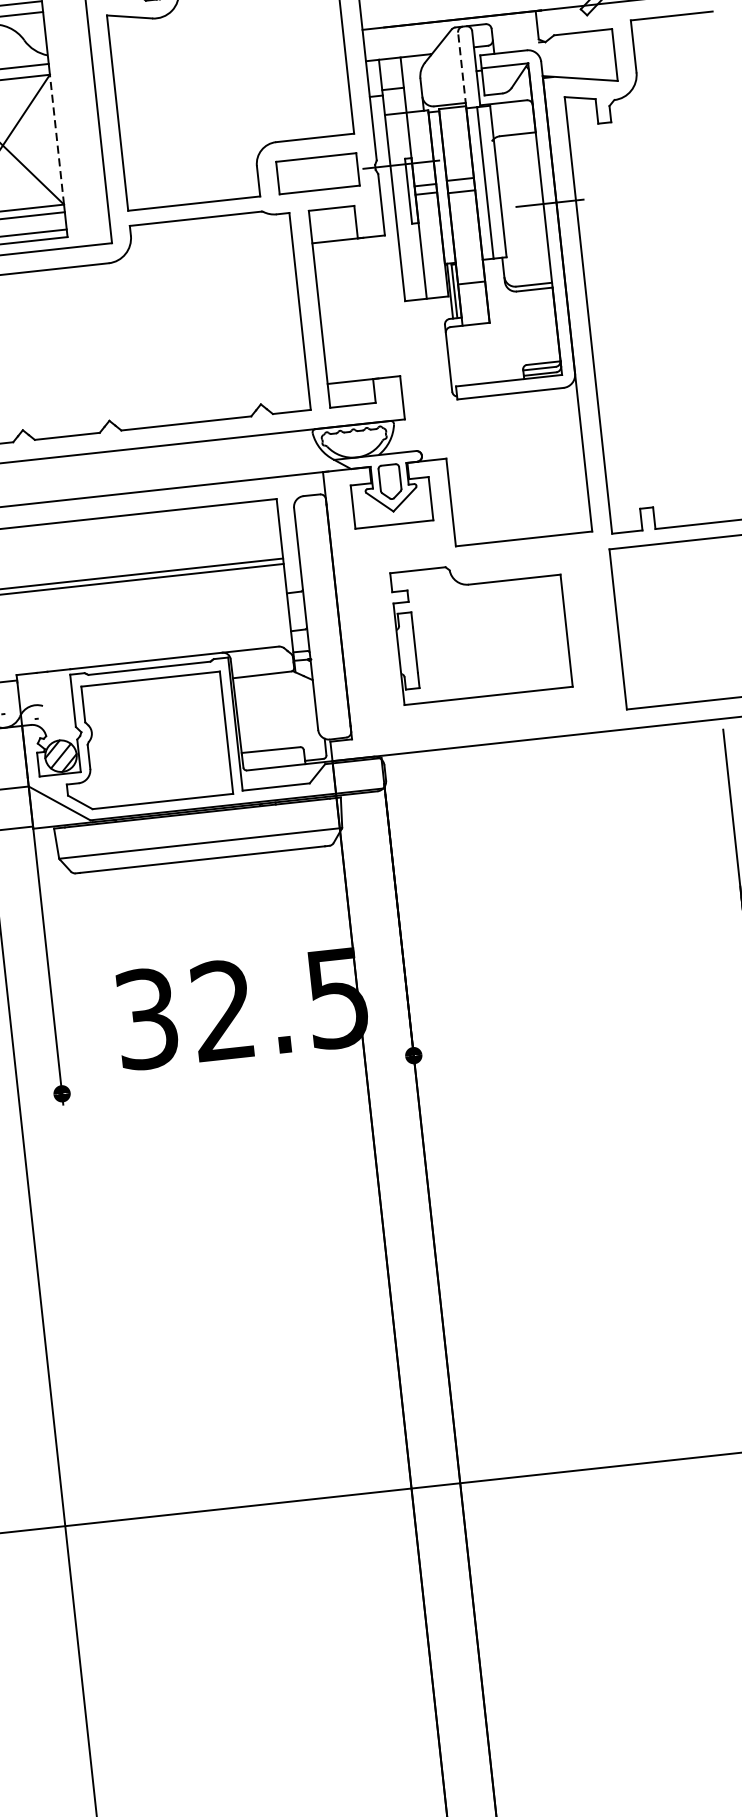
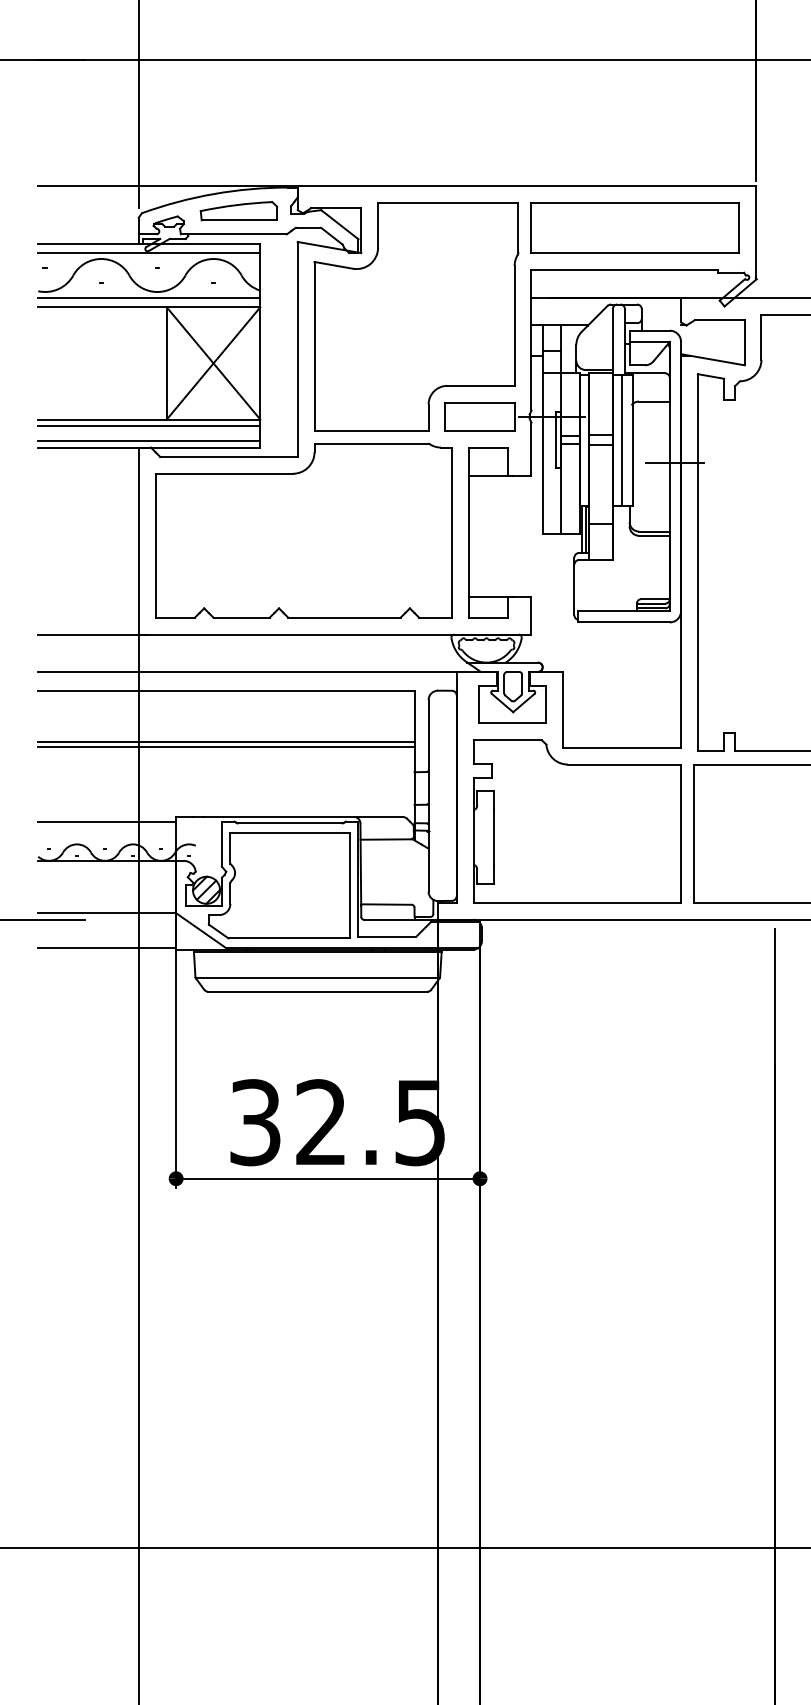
line: (461, 70) -> (612, 341), dashed -> solid
line: (57, 138) -> (260, 362), dashed -> solid
part: (481, 629) -> (577, 821), size x1.43
line: (238, 1074) -> (328, 1178), added

